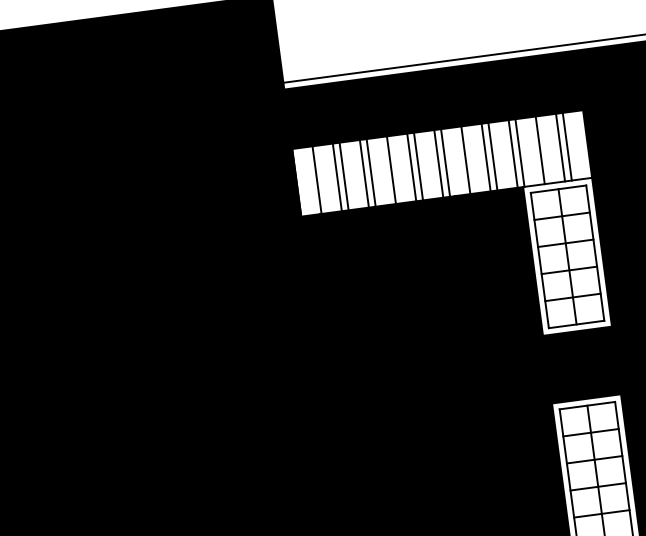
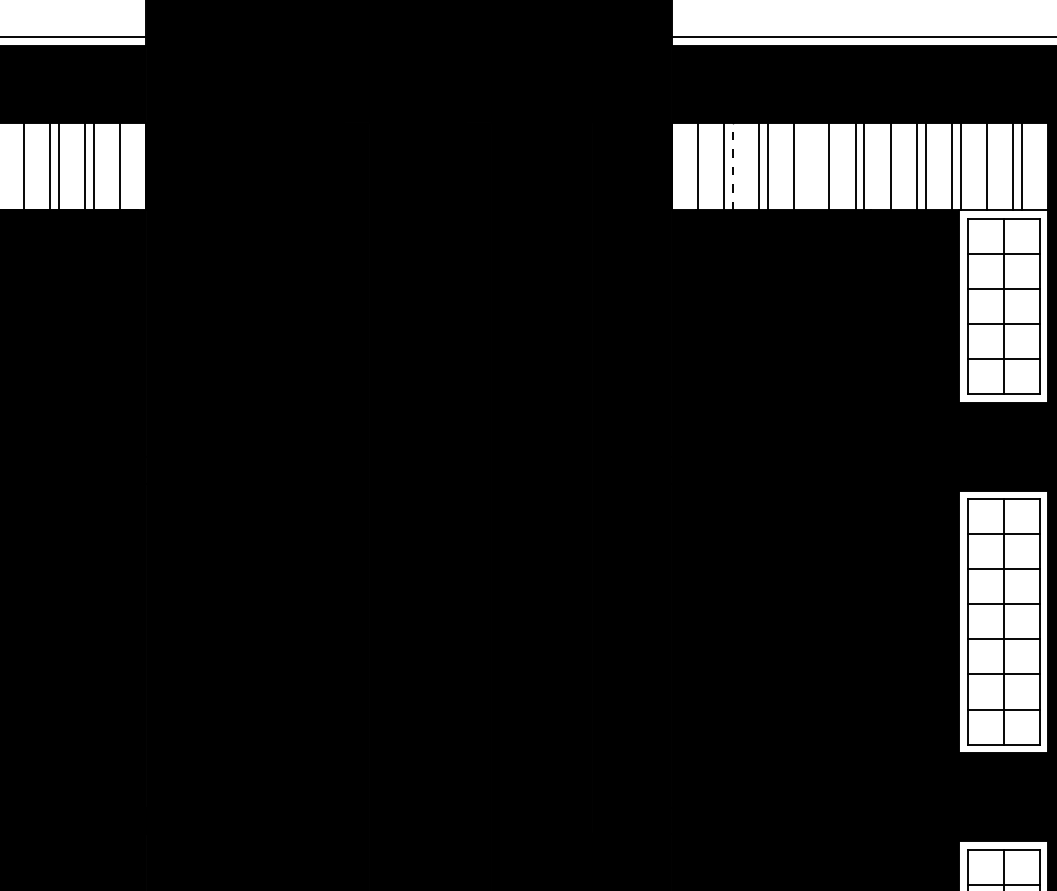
line: (411, 167) -> (820, 166), removed
line: (344, 176) -> (733, 166), solid -> dashed

